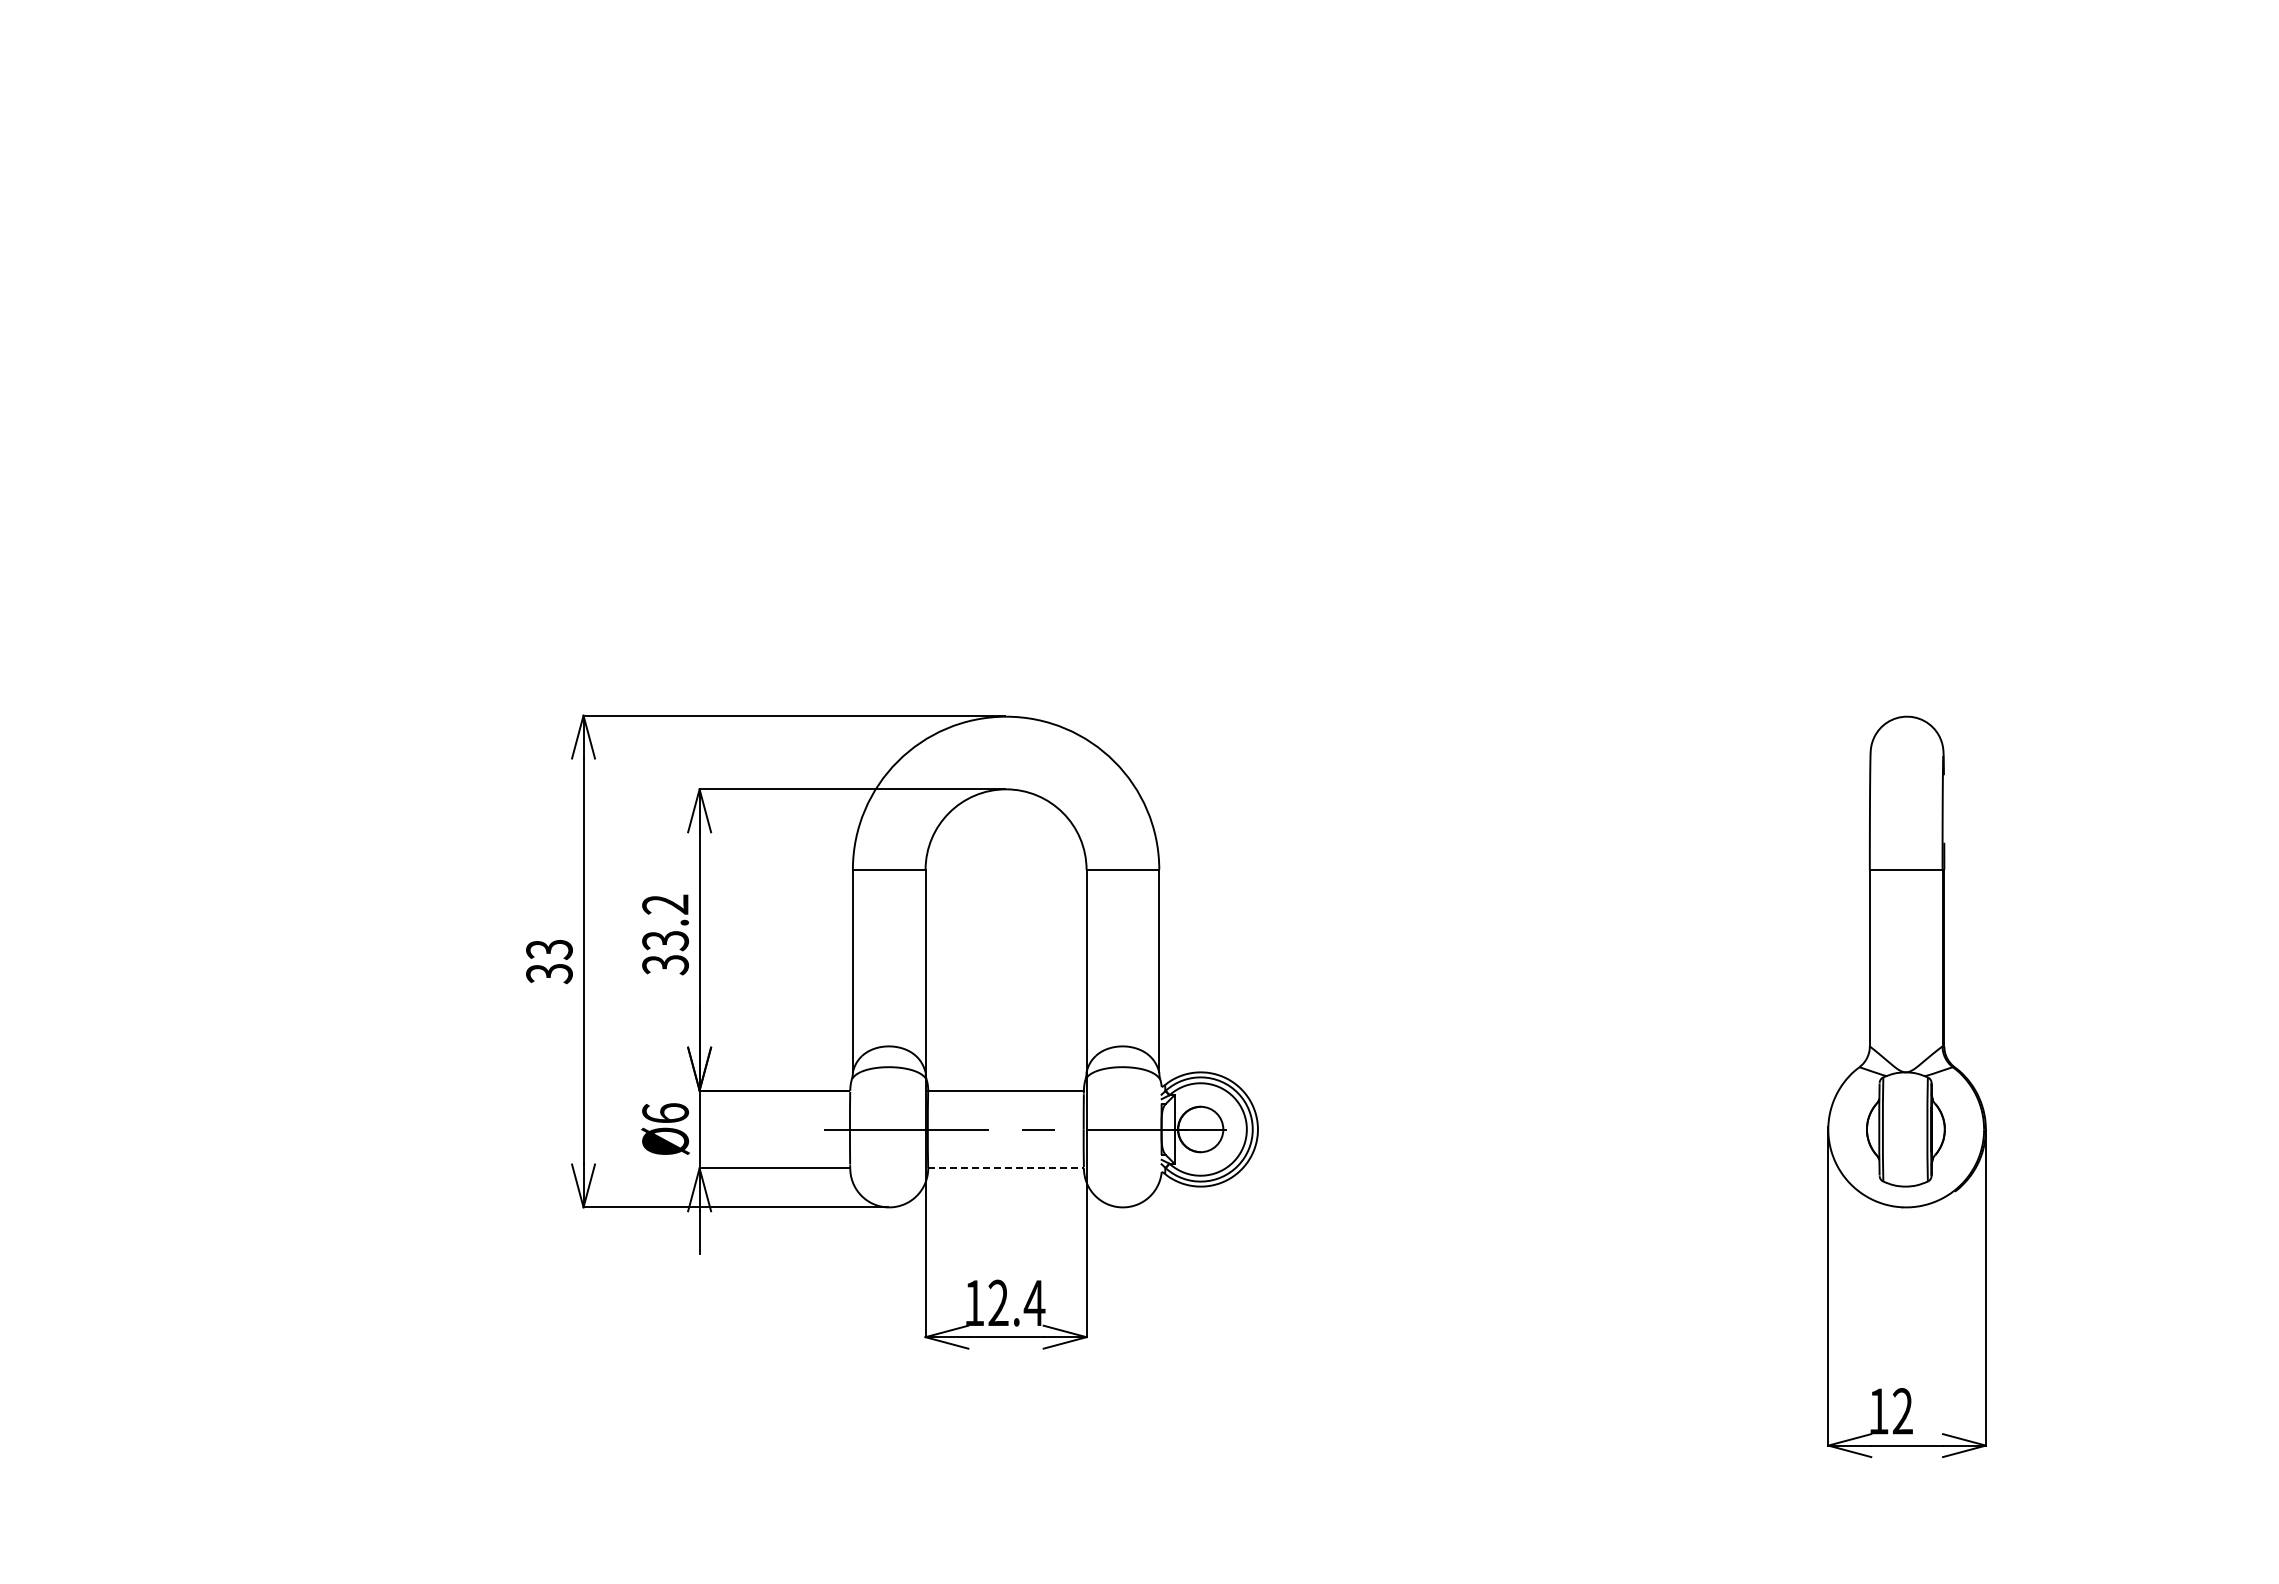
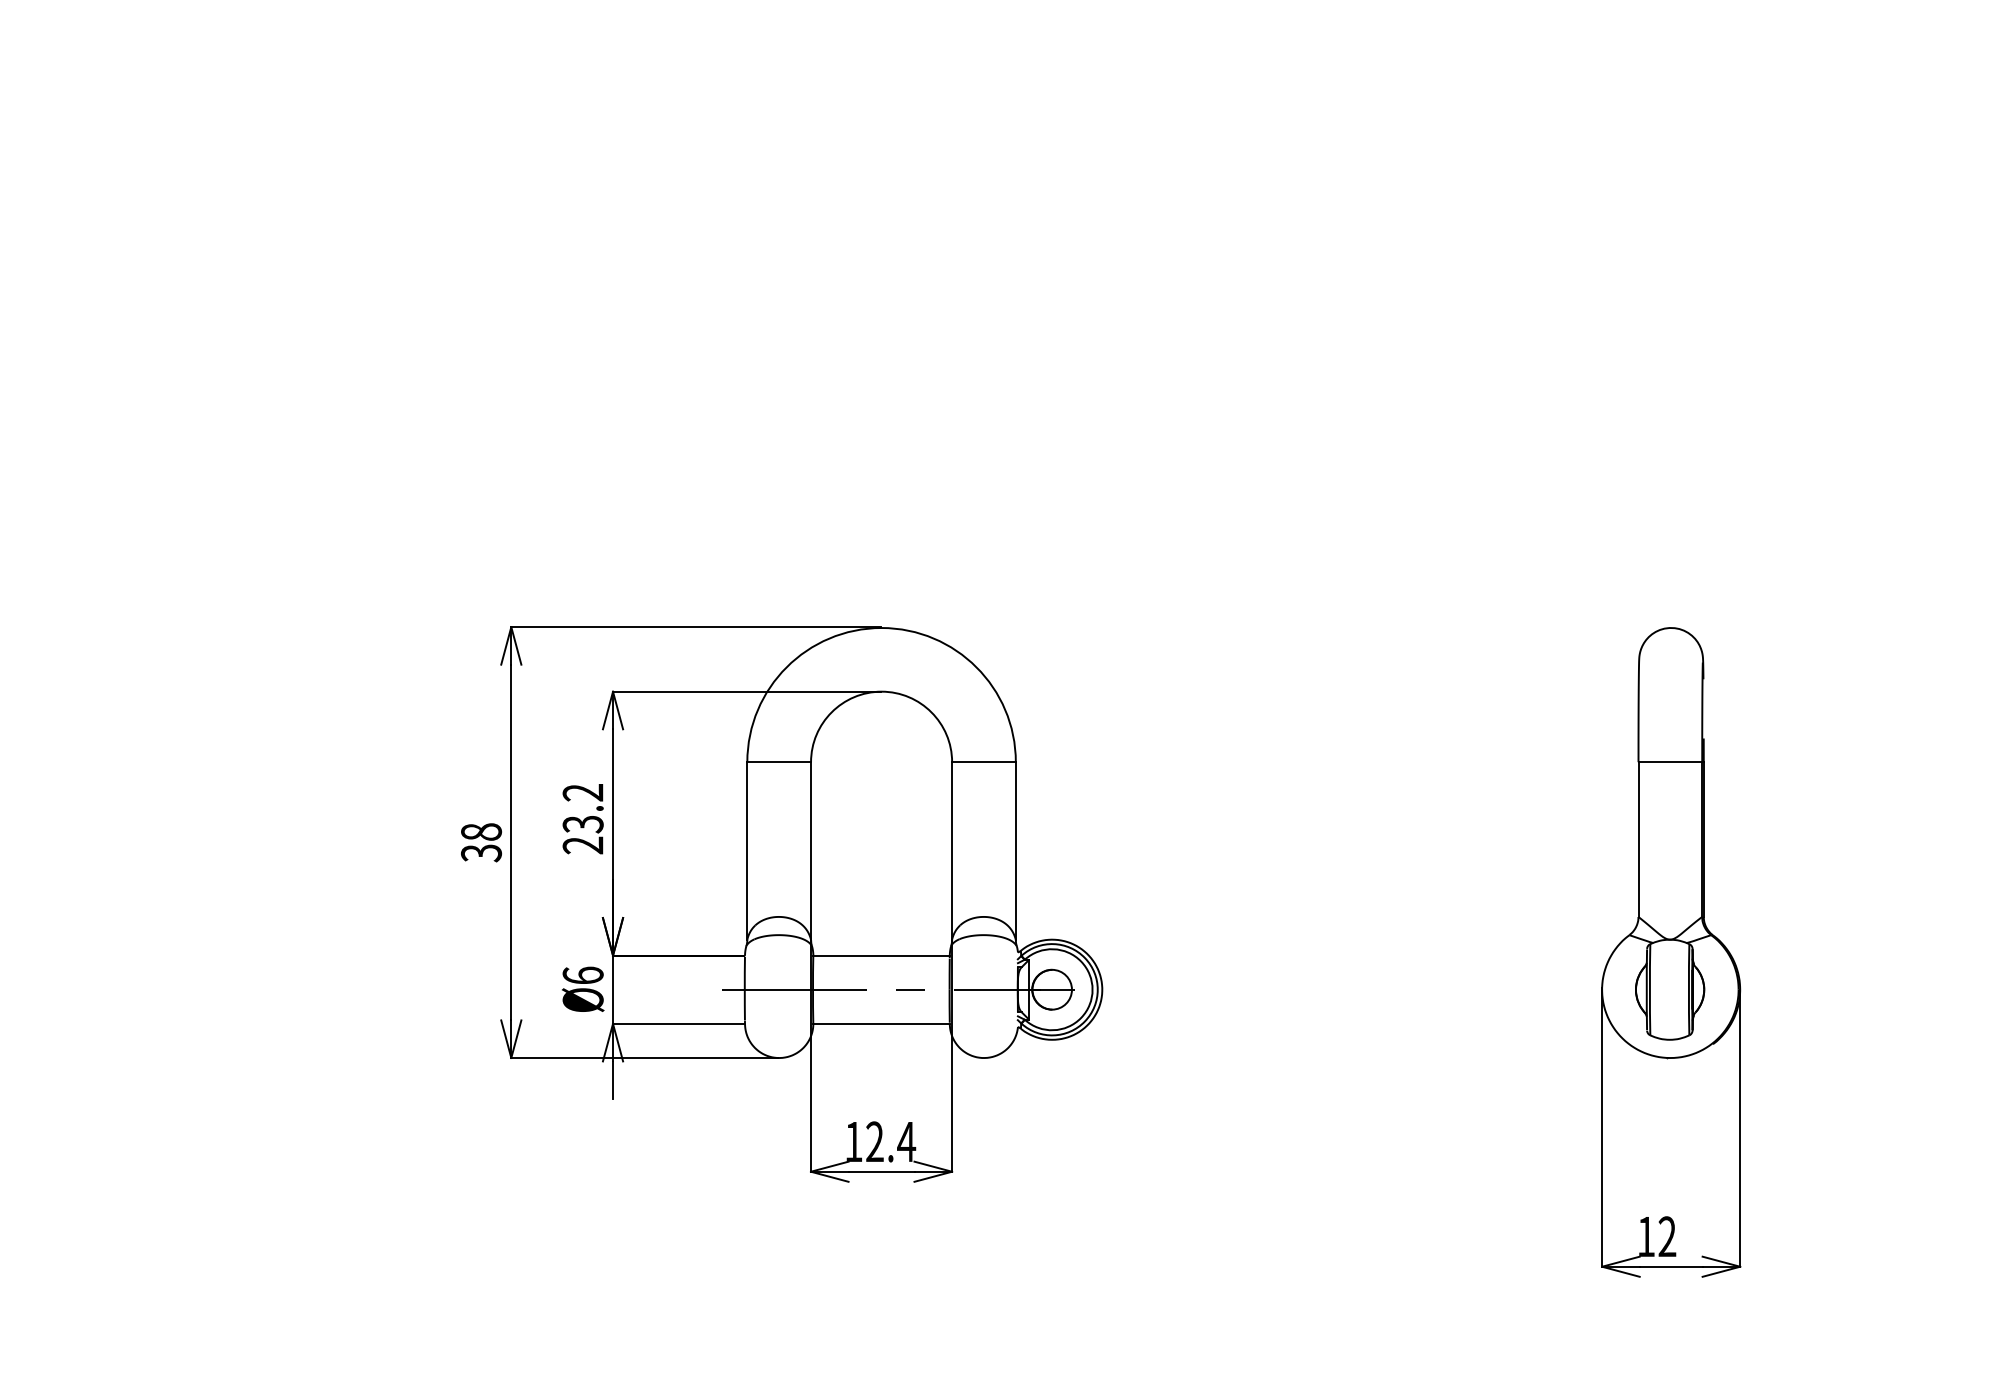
text: (549, 949) -> (481, 832), 33 -> 38
text: (665, 965) -> (583, 846), 33.2 -> 23.2
line: (1006, 1168) -> (881, 1023), dashed -> solid

